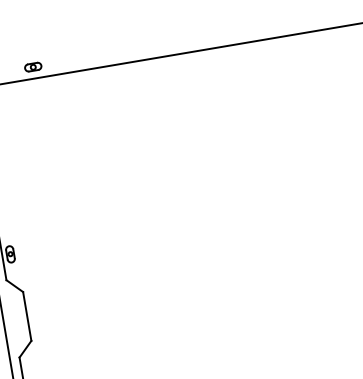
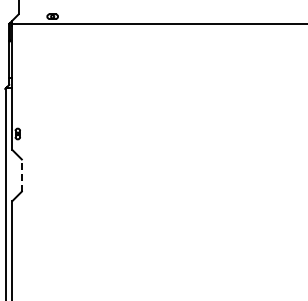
line: (26, 316) -> (21, 175), solid -> dashed

